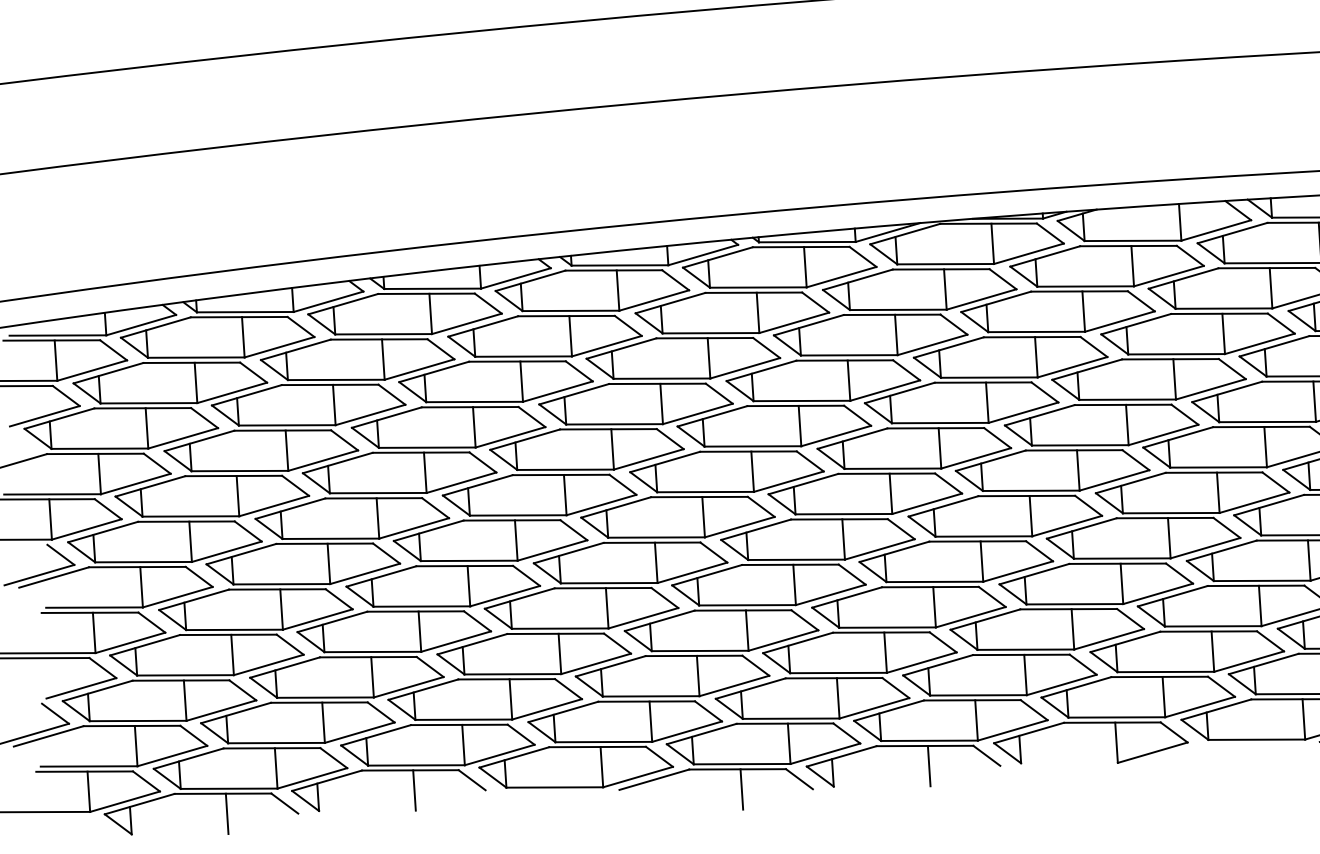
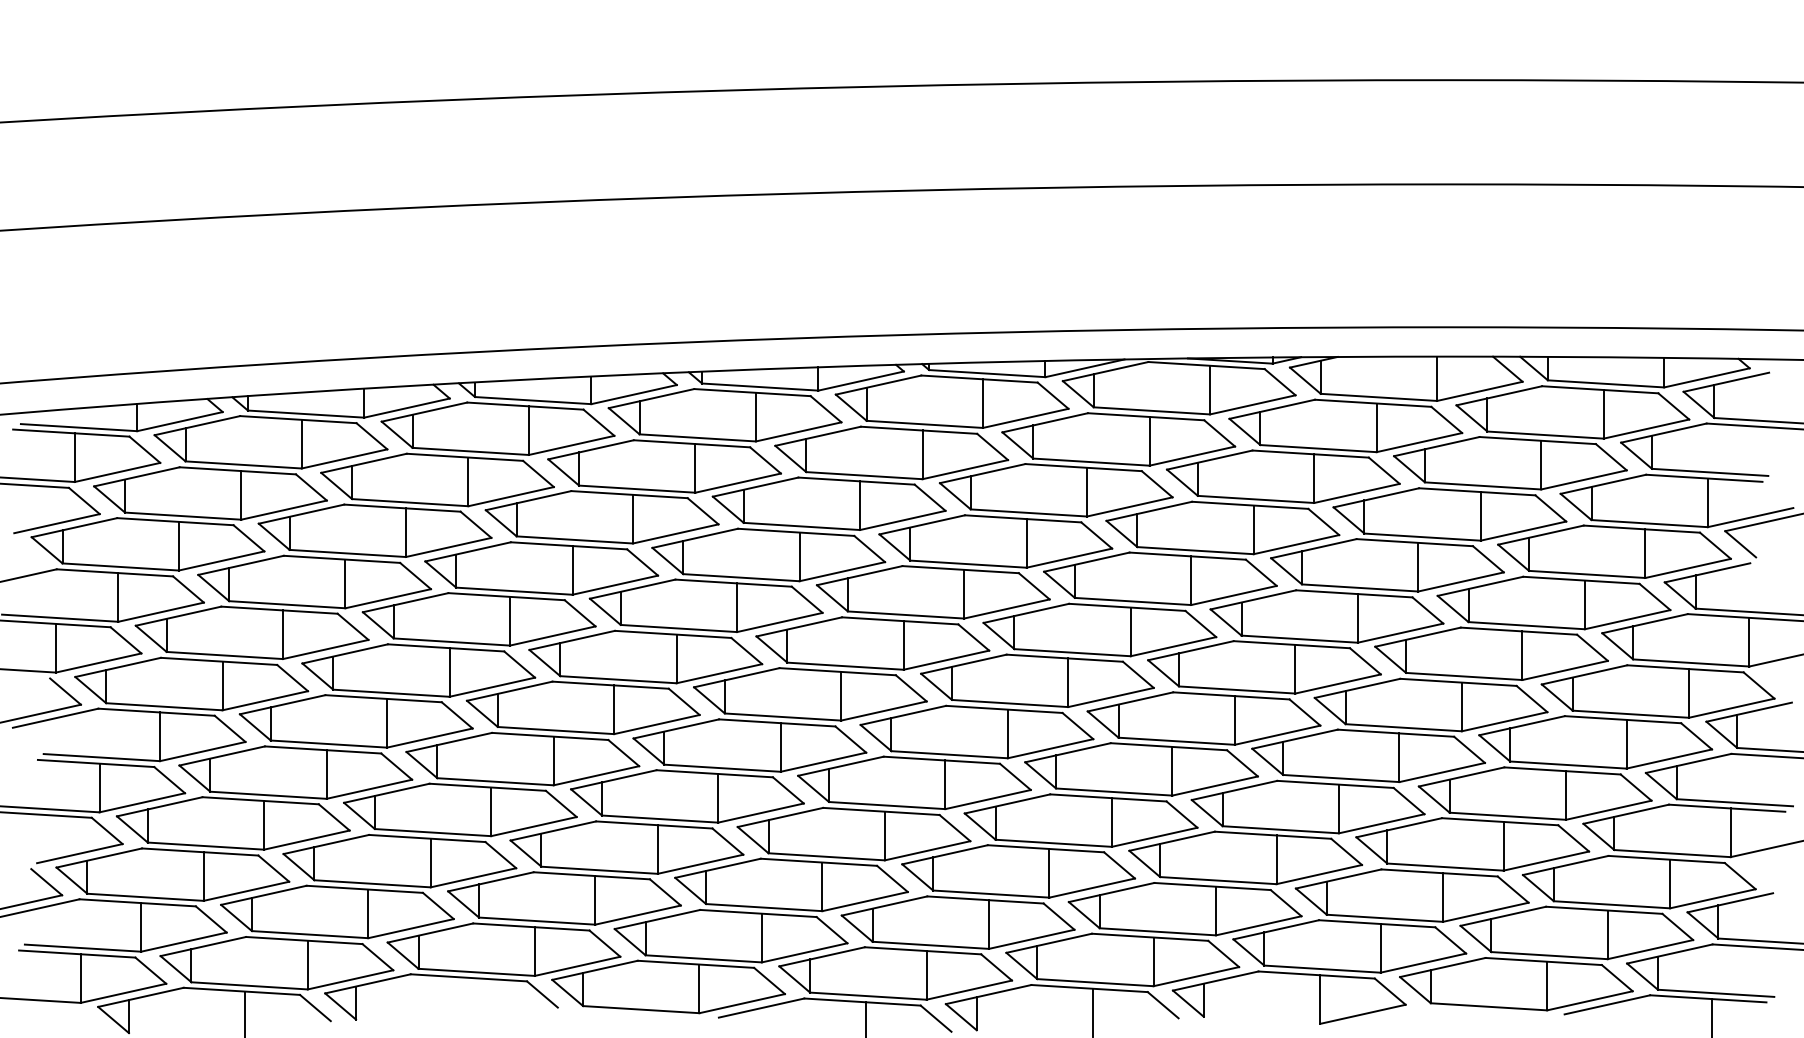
line: (414, 790) -> (472, 1002), removed

